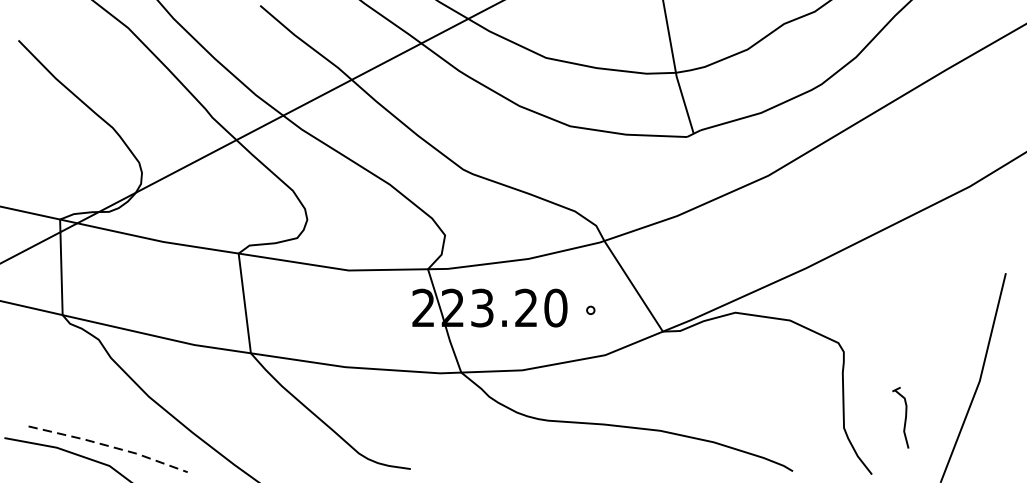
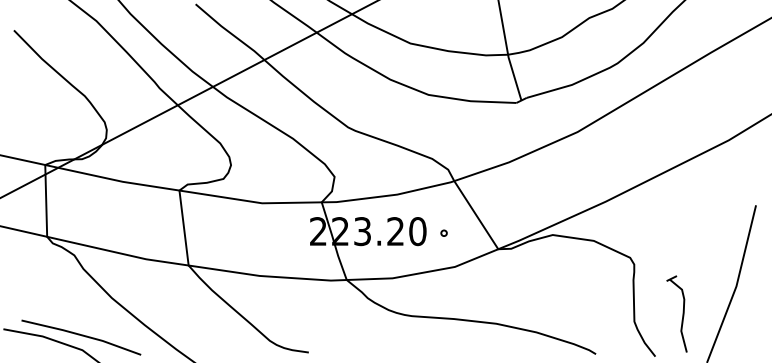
part: (900, 417) -> (676, 313), size x1.67
line: (108, 446) -> (81, 335), dashed -> solid

